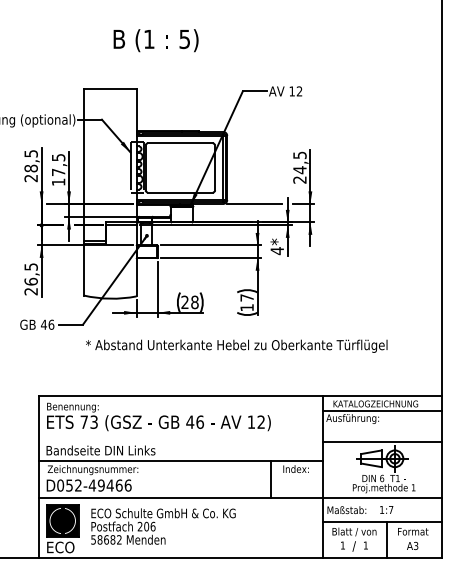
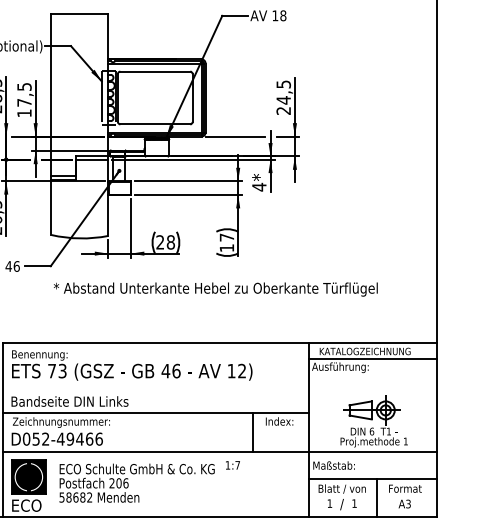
text: (299, 91) -> (283, 15), 12 -> 18
line: (382, 442) -> (372, 392), removed
text: (386, 509) -> (232, 464), moved

